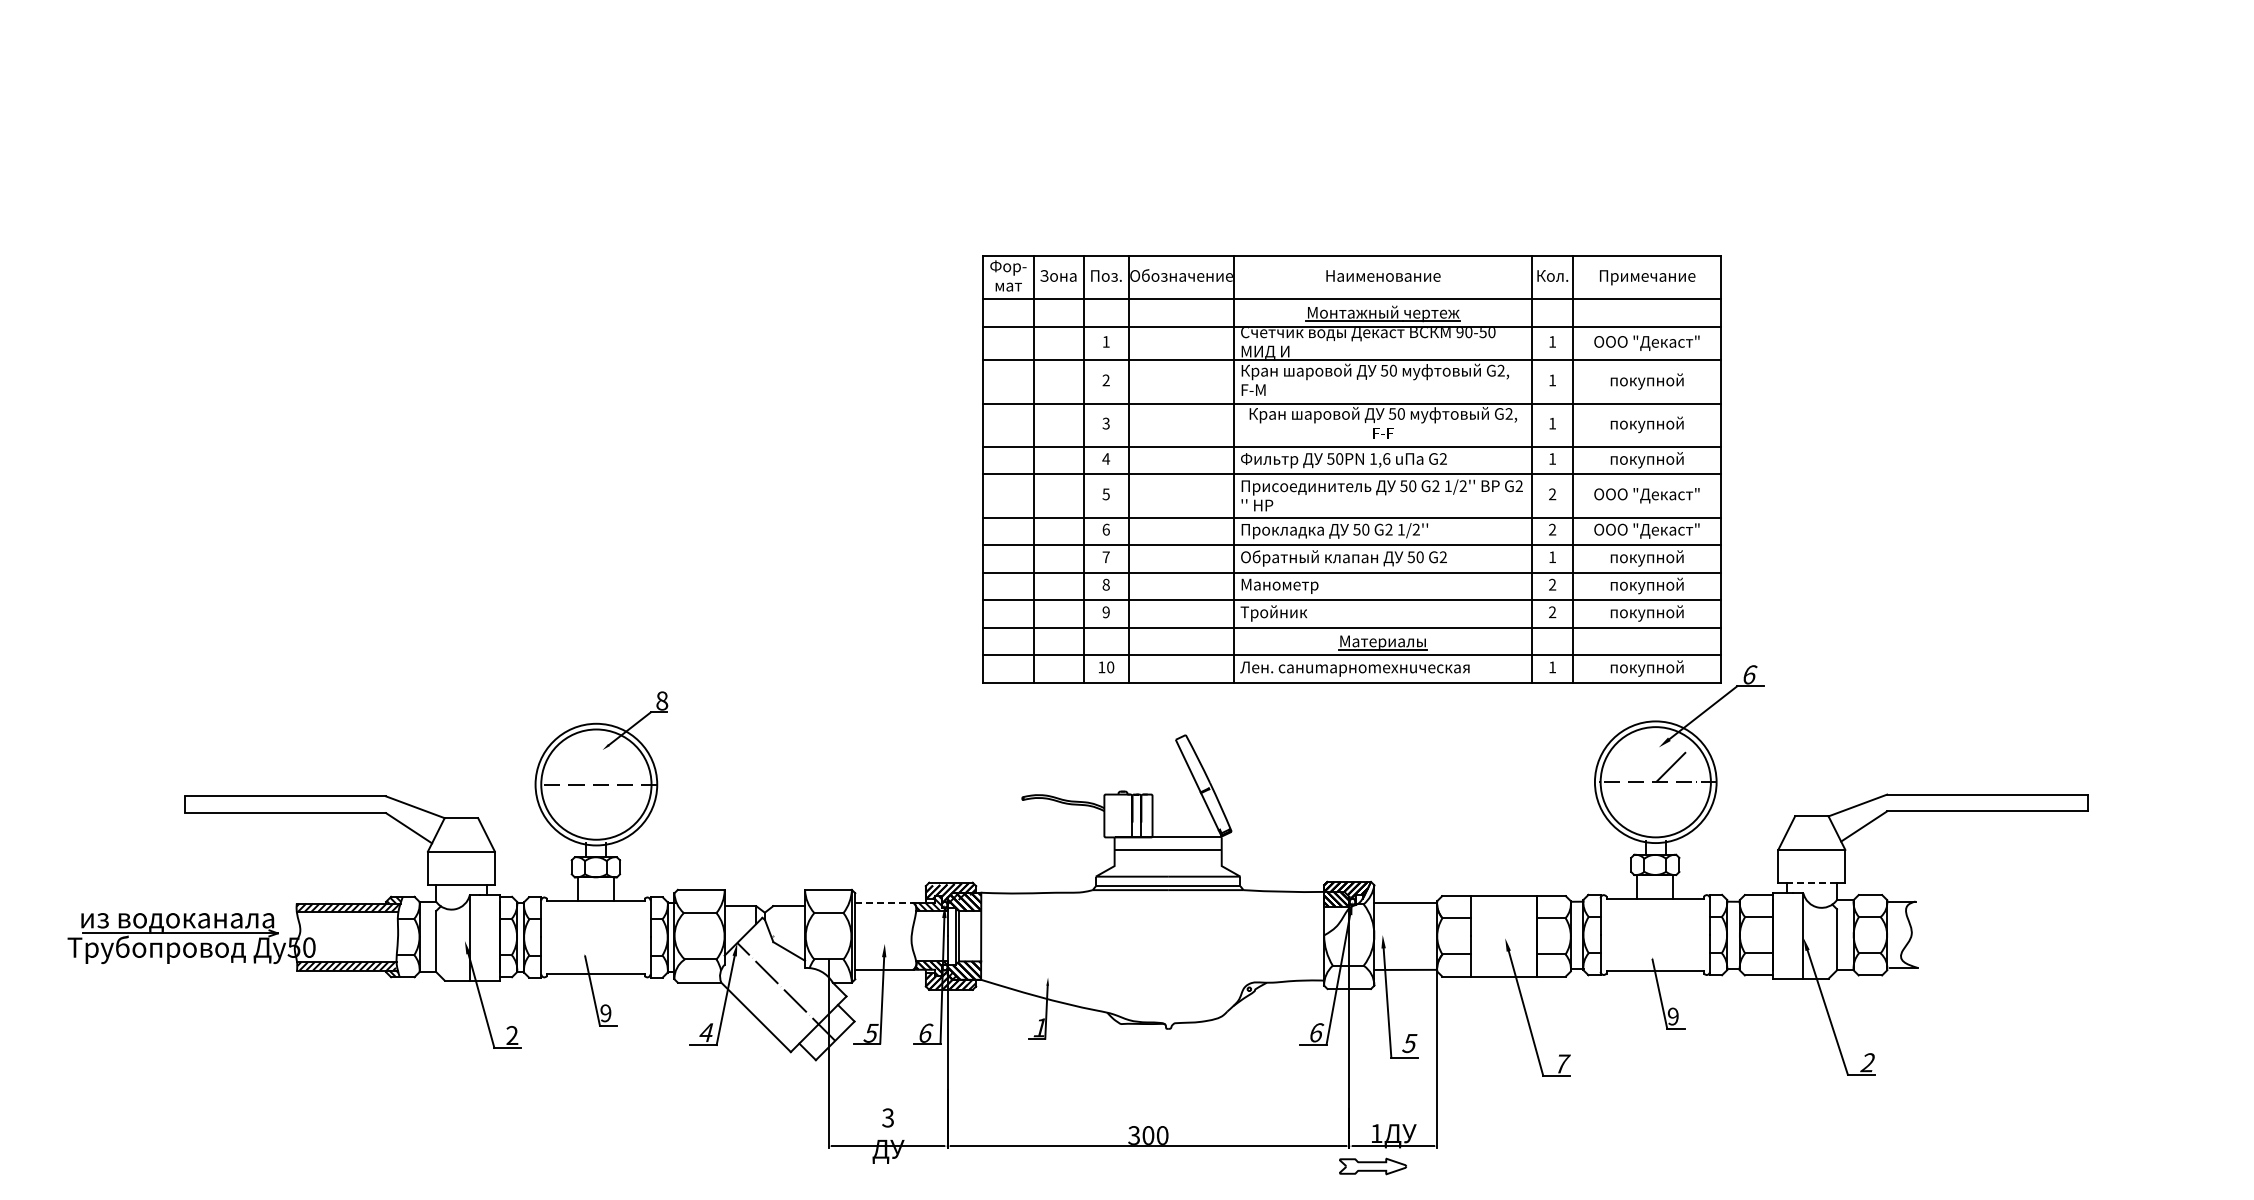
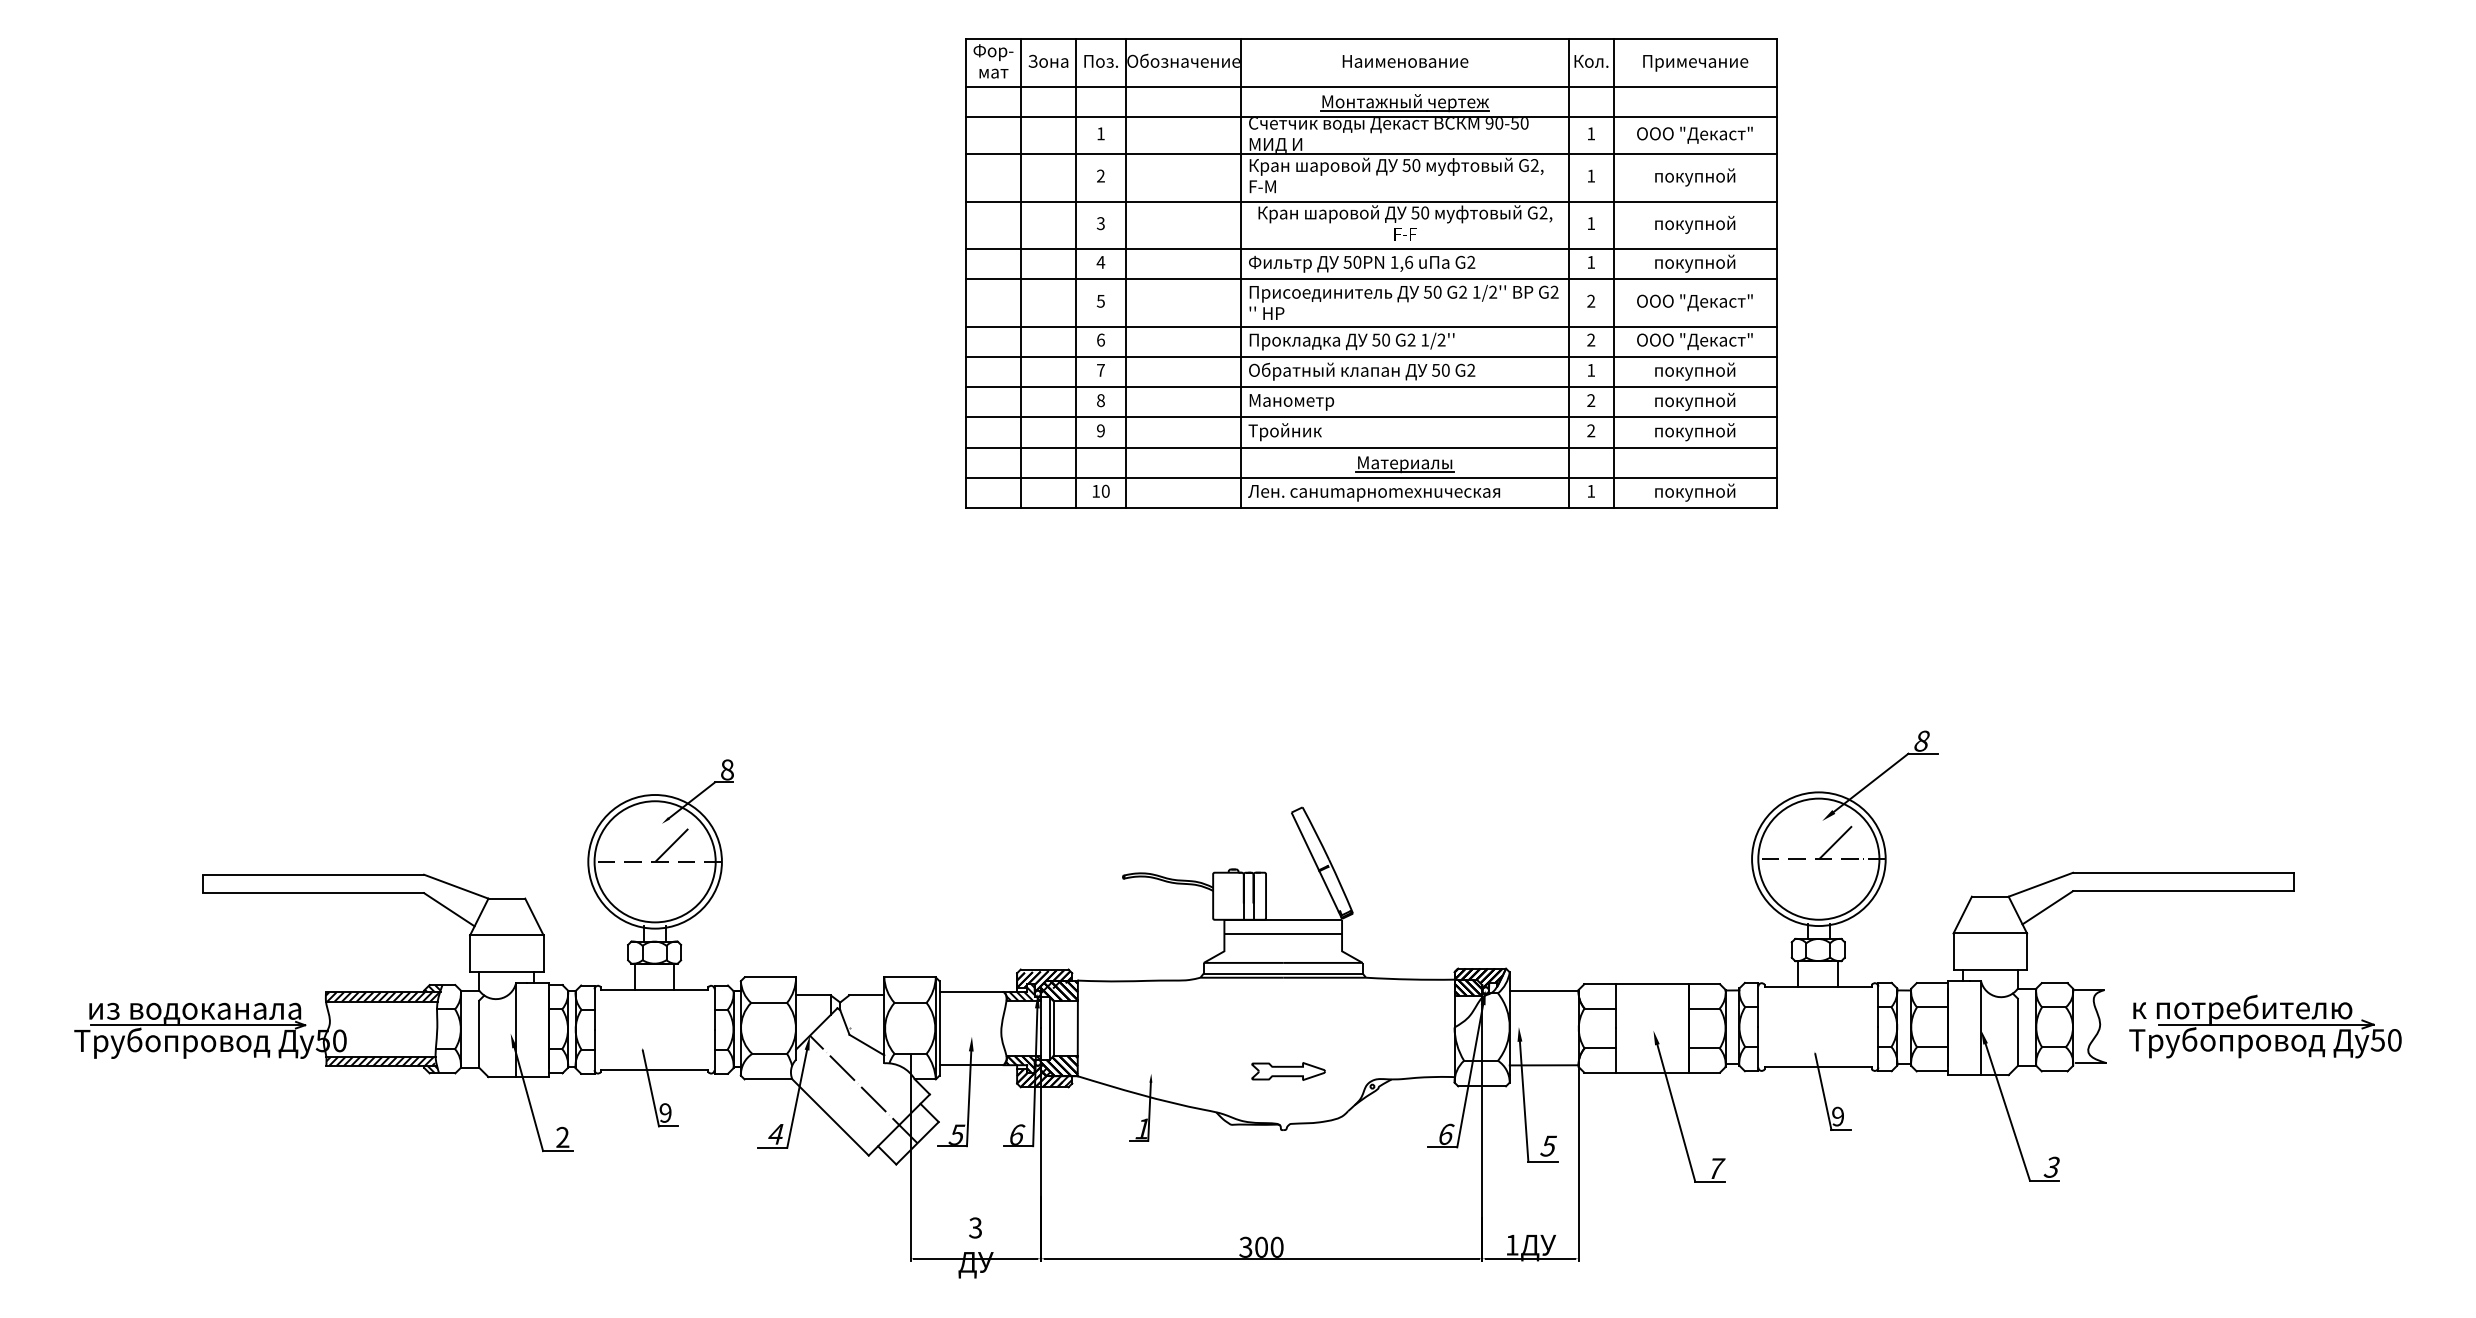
part: (1351, 469) -> (1370, 273), moved
text: (1749, 674) -> (1921, 740), 6 -> 8
line: (611, 769) -> (671, 845), added
line: (1811, 883) -> (1989, 970), dashed -> solid
line: (884, 902) -> (971, 991), dashed -> solid
part: (2062, 934) -> (2265, 1026), added
text: (1867, 1062) -> (2051, 1167), 2 -> 3
part: (1372, 1166) -> (1287, 1071), moved

